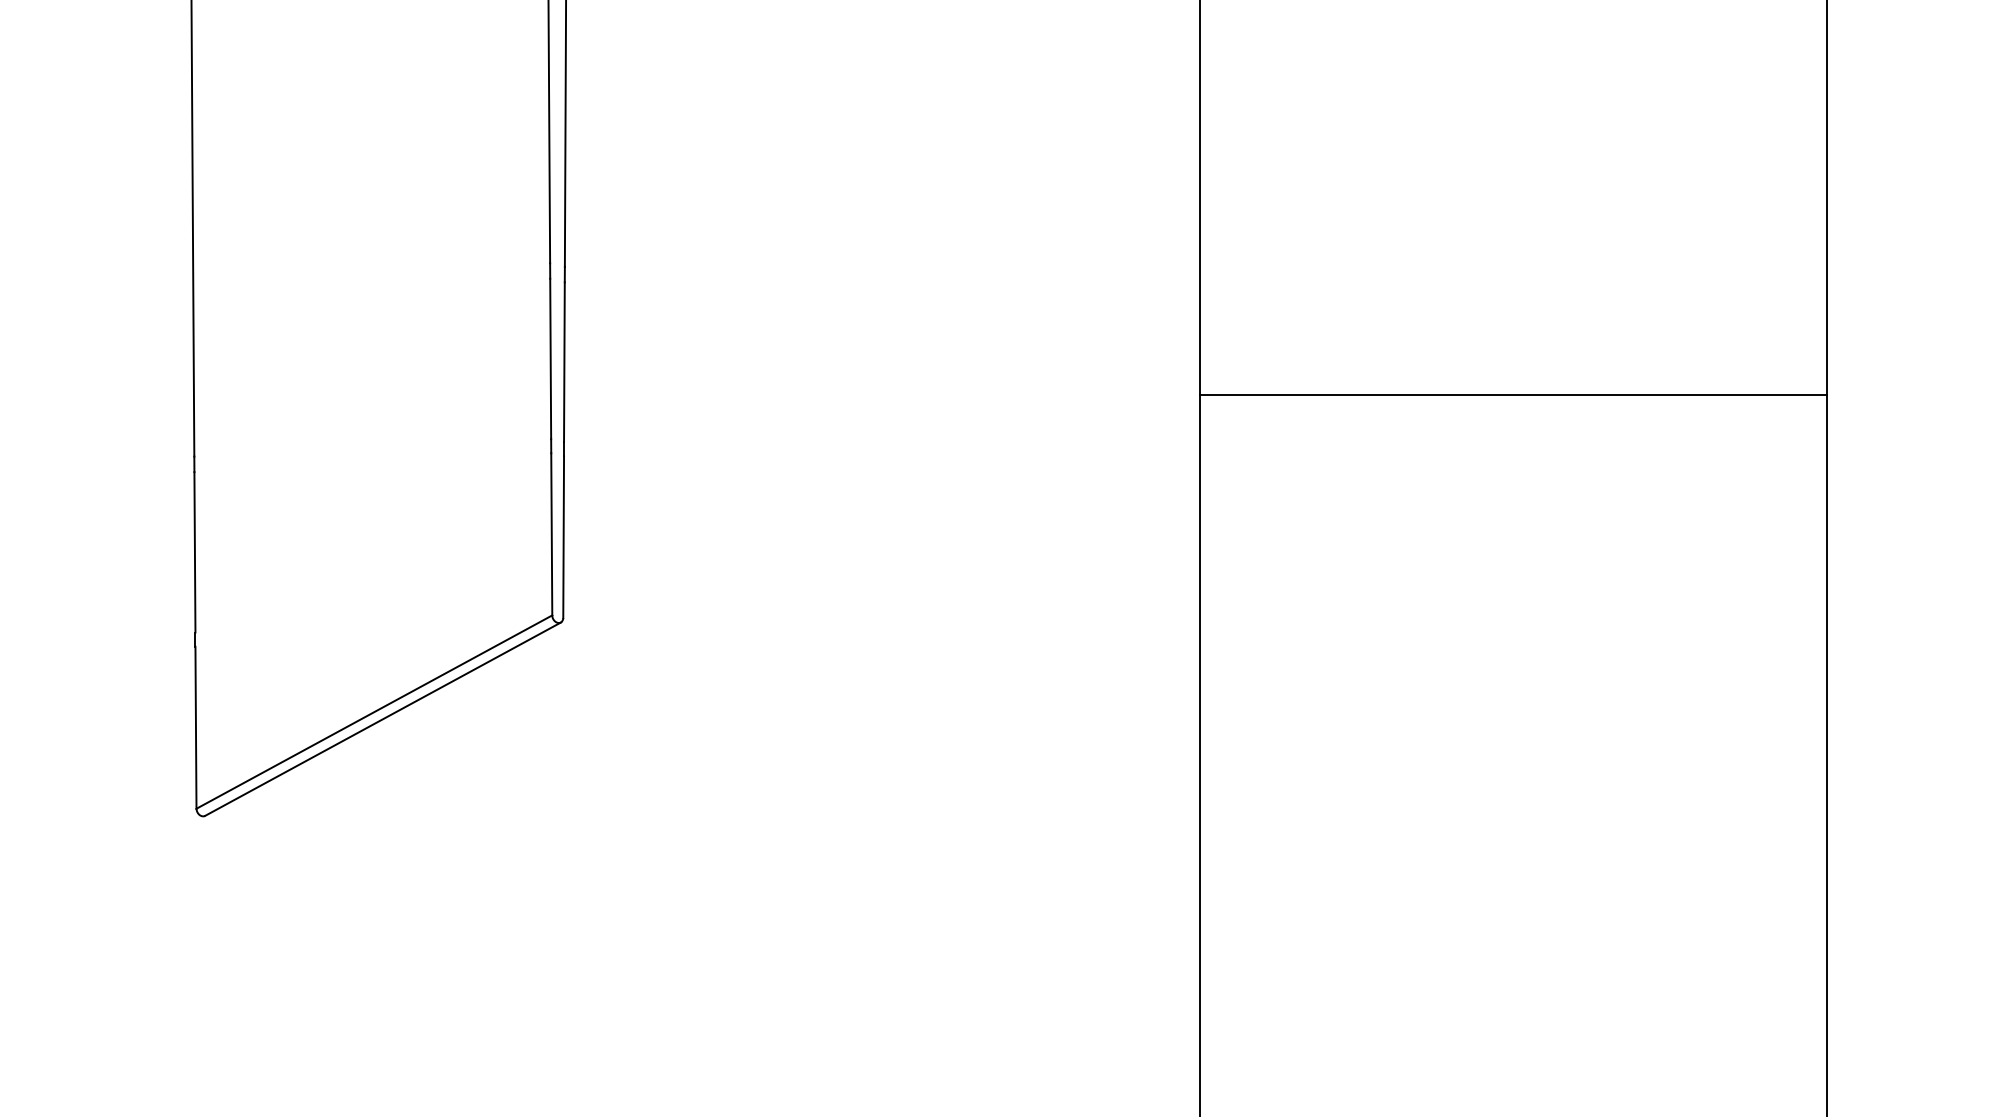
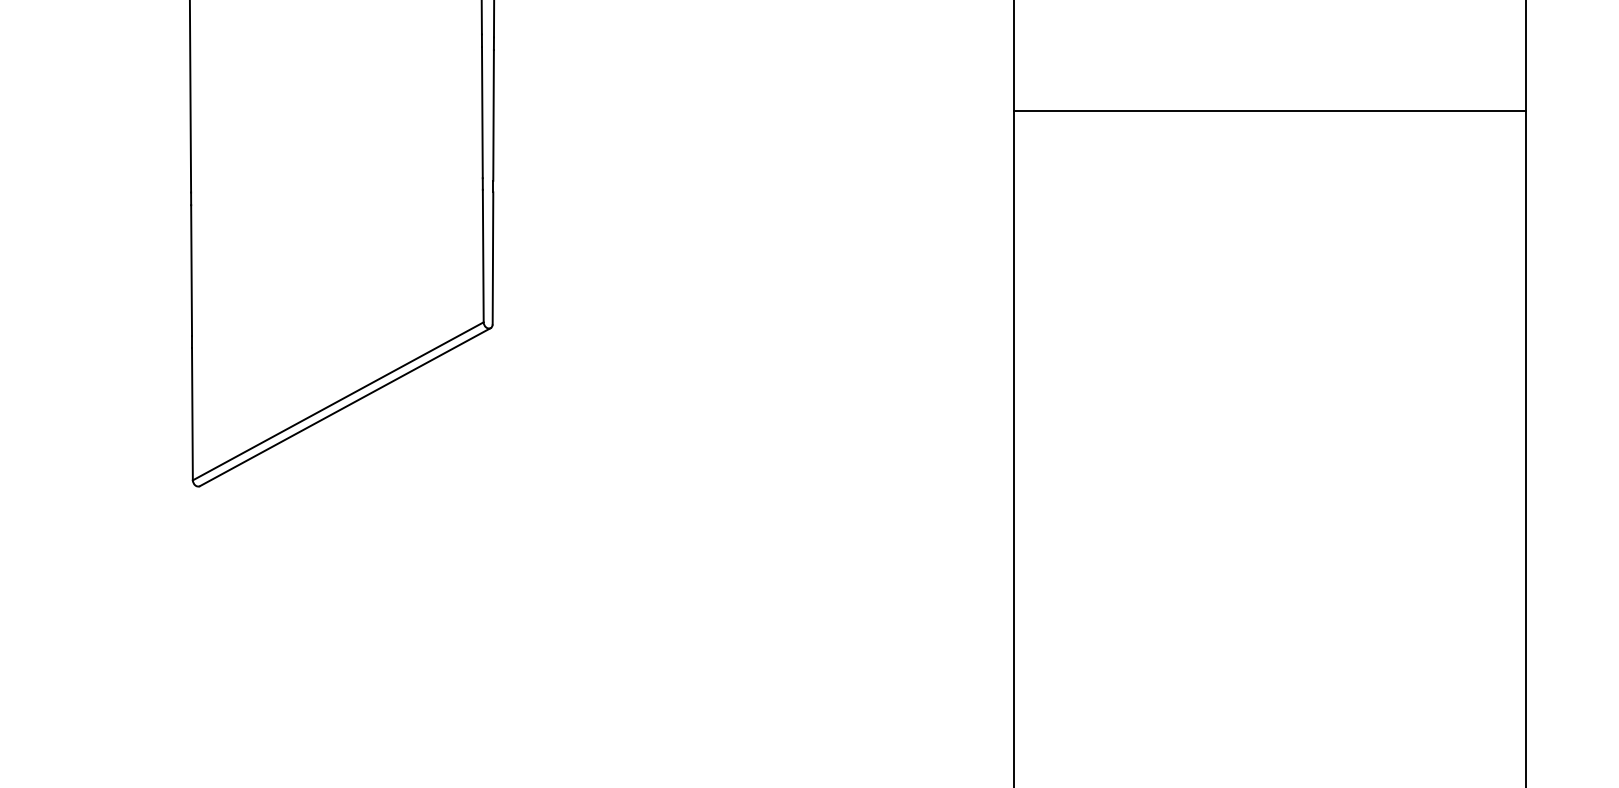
line: (1513, 395) -> (1269, 111), moved

